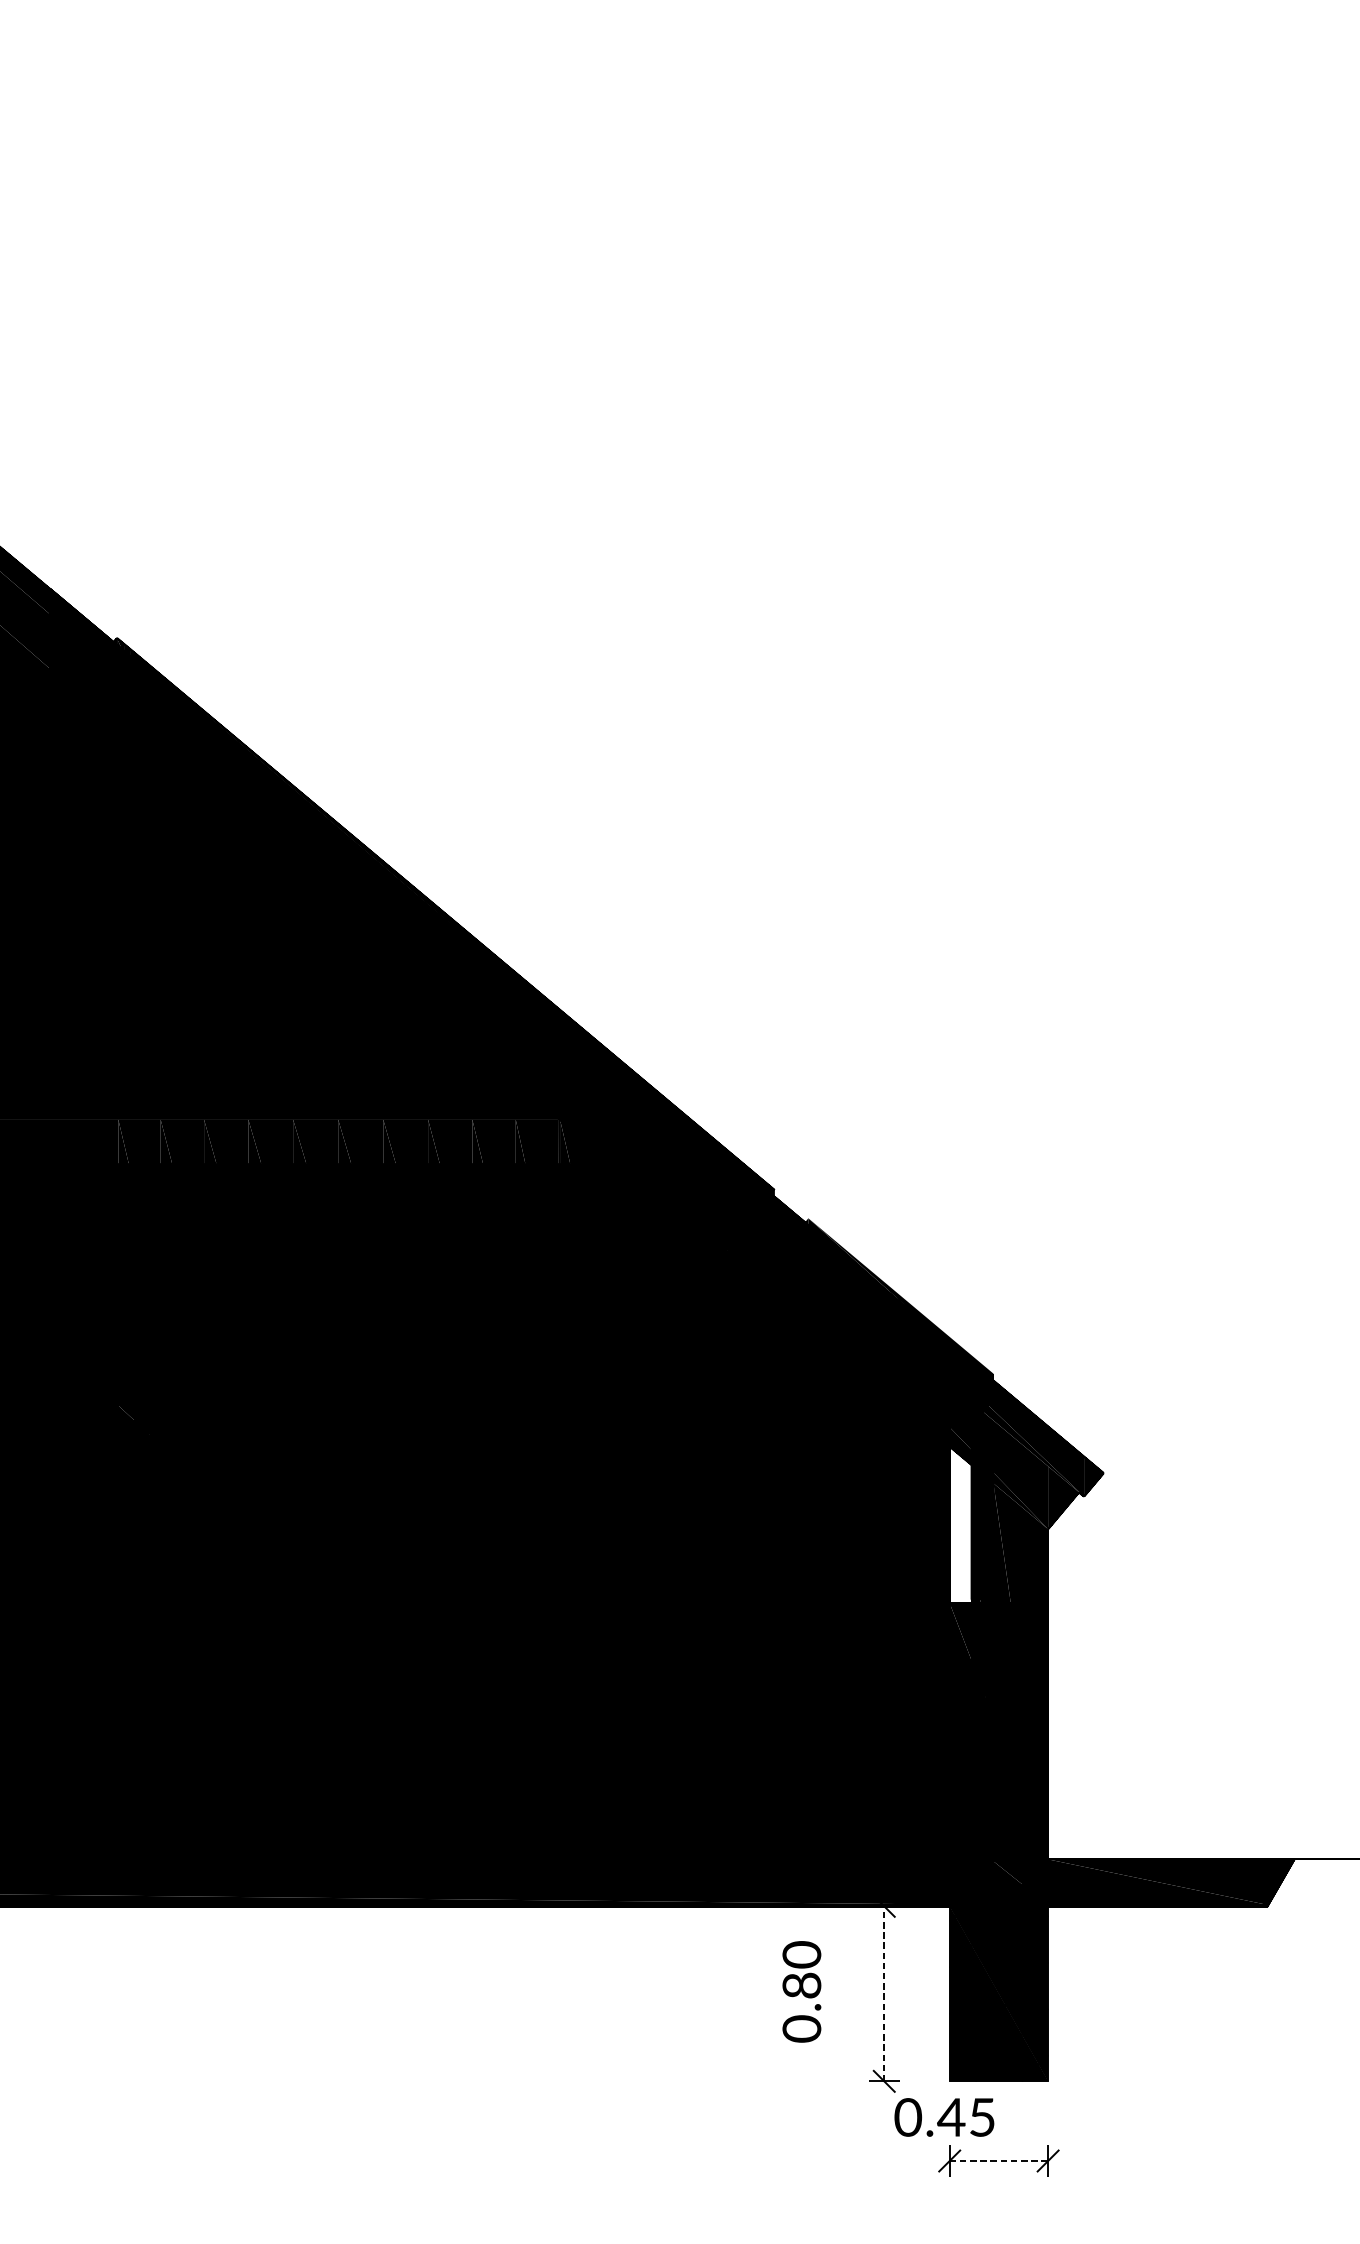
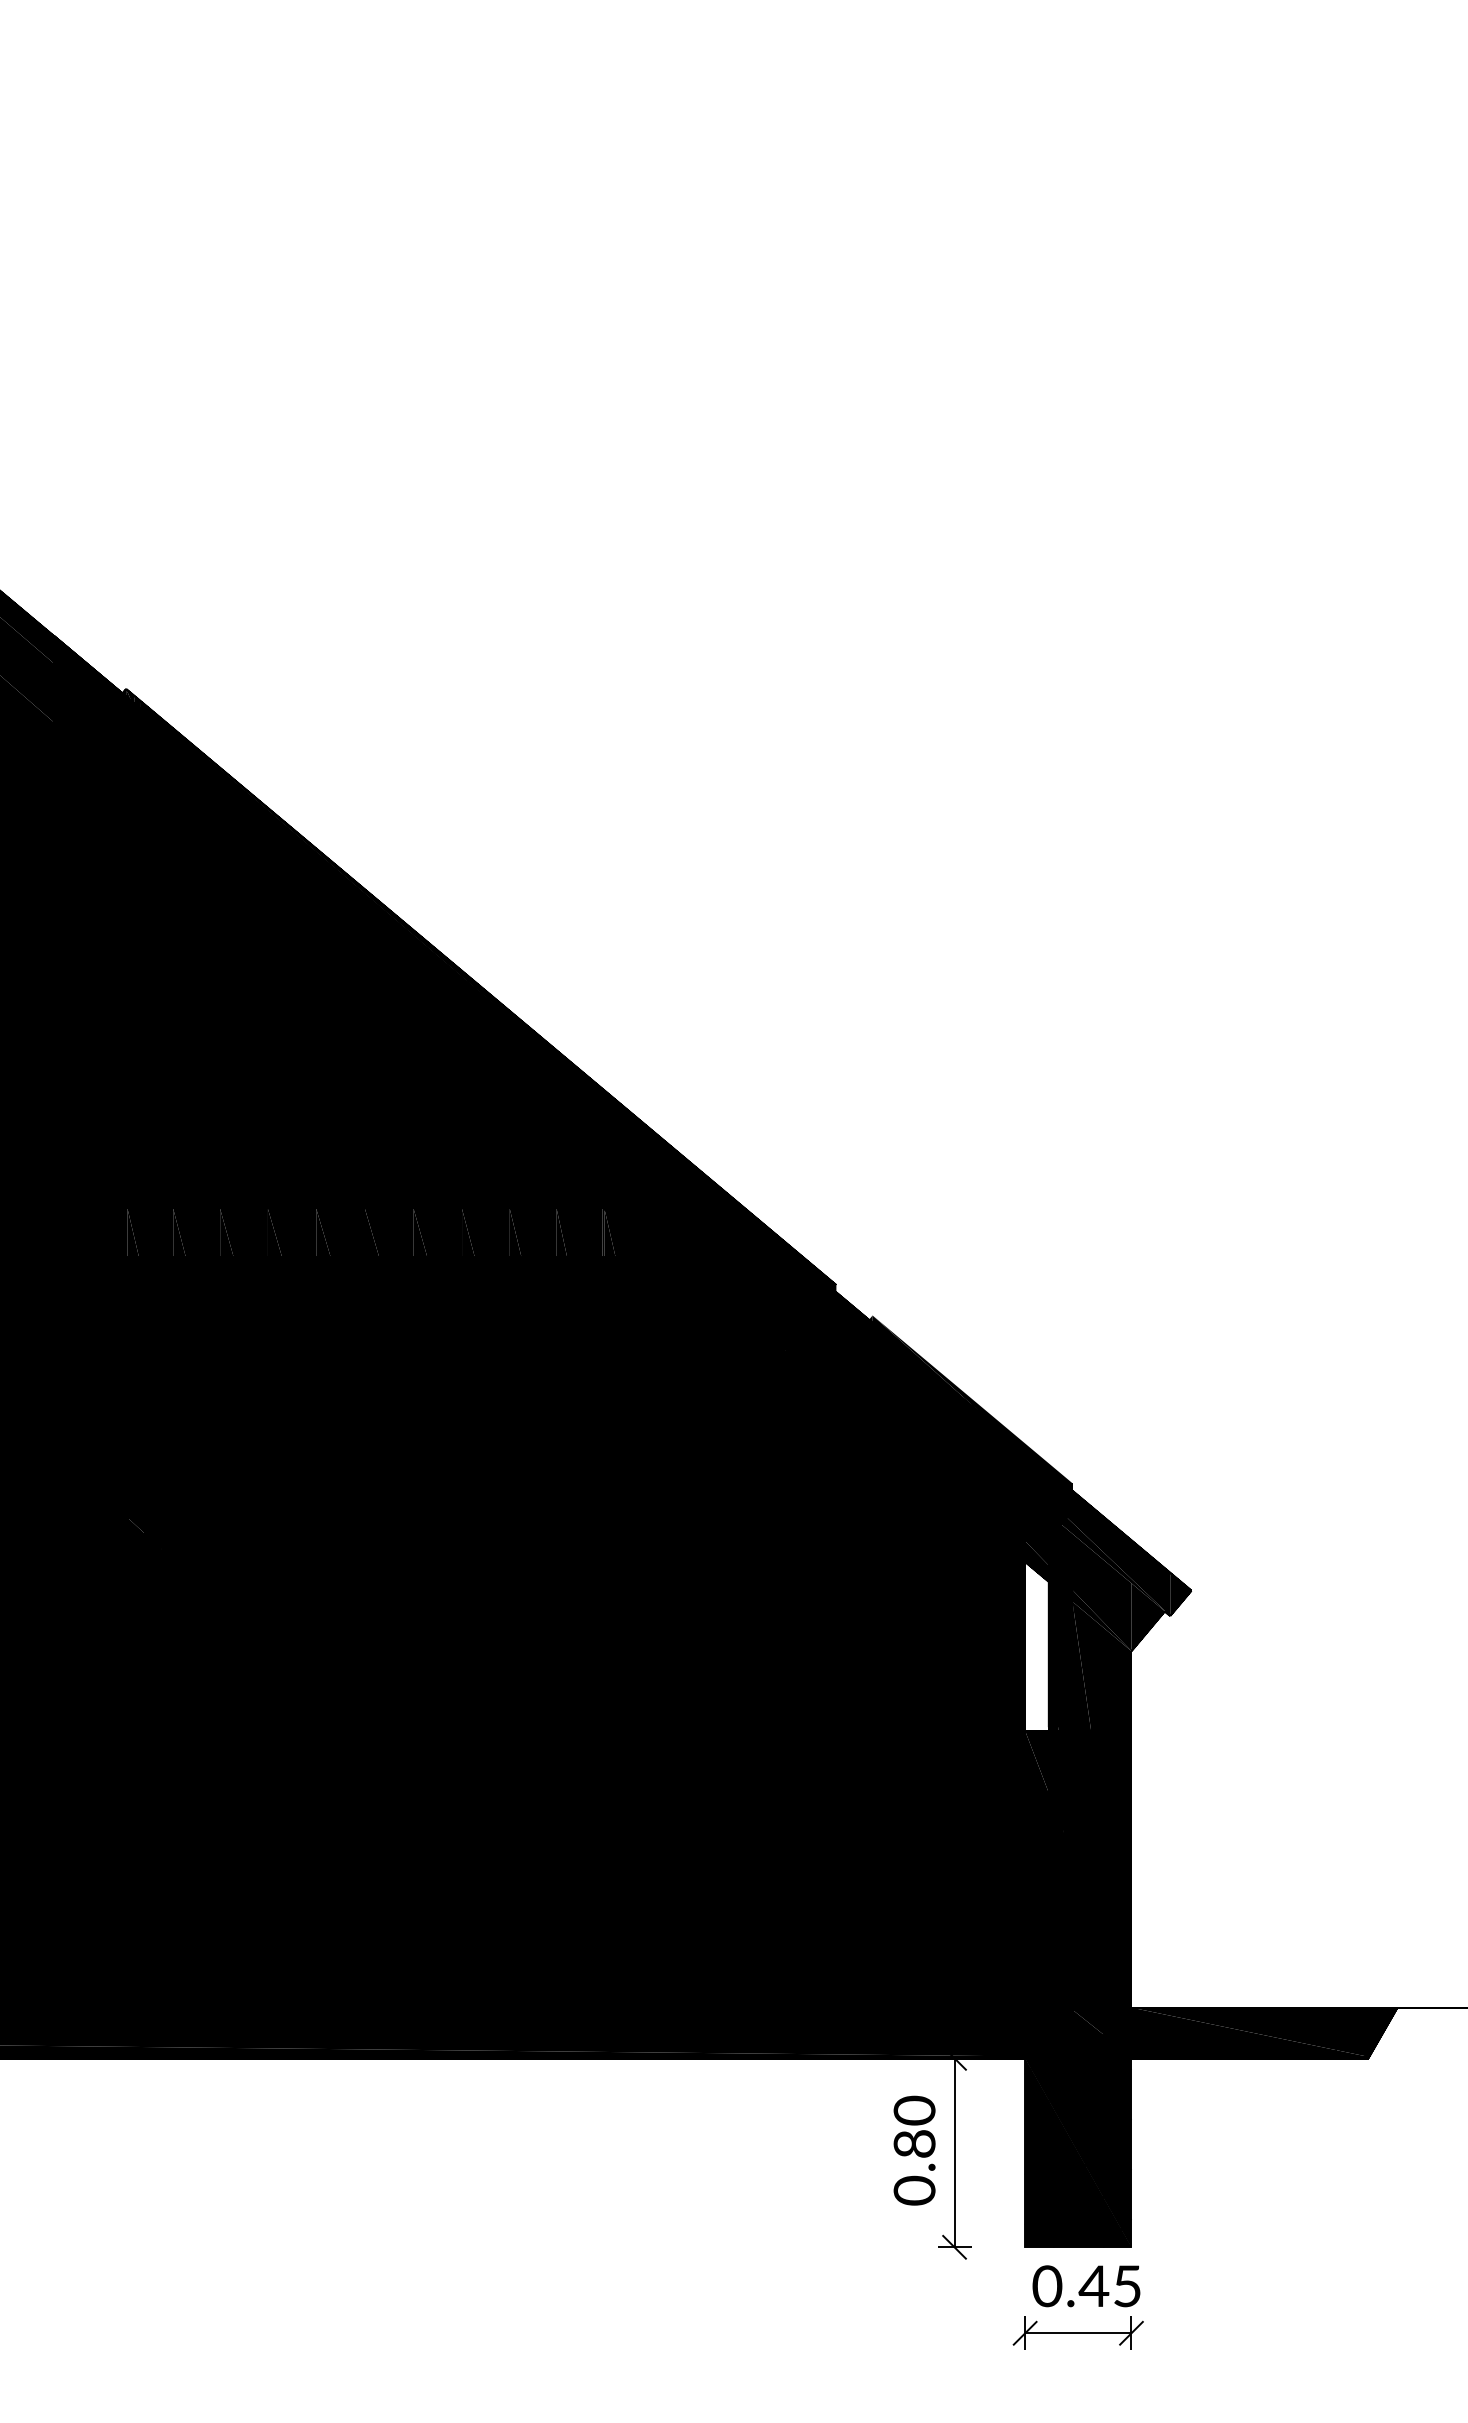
text: (801, 1991) -> (914, 2150), moved
line: (884, 1993) -> (954, 2152), dashed -> solid
text: (944, 2117) -> (1086, 2286), moved
line: (999, 2161) -> (1078, 2333), dashed -> solid

